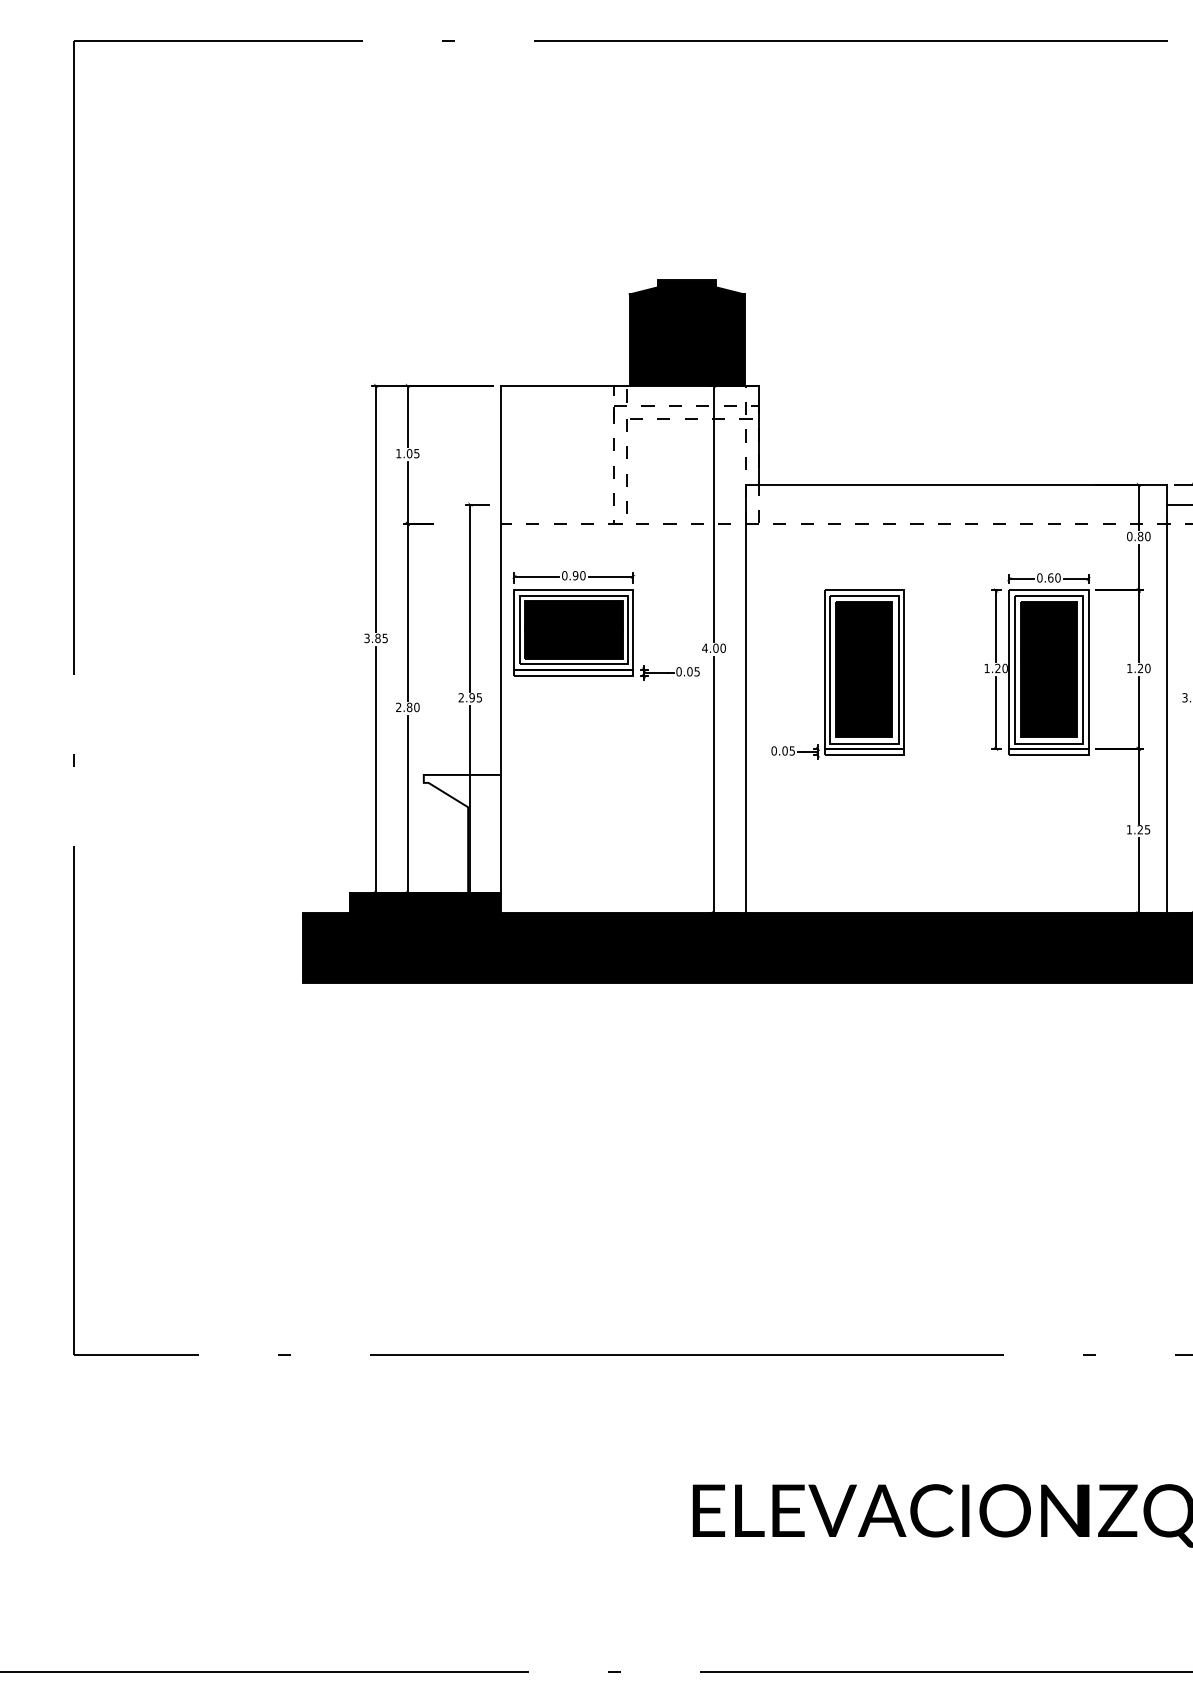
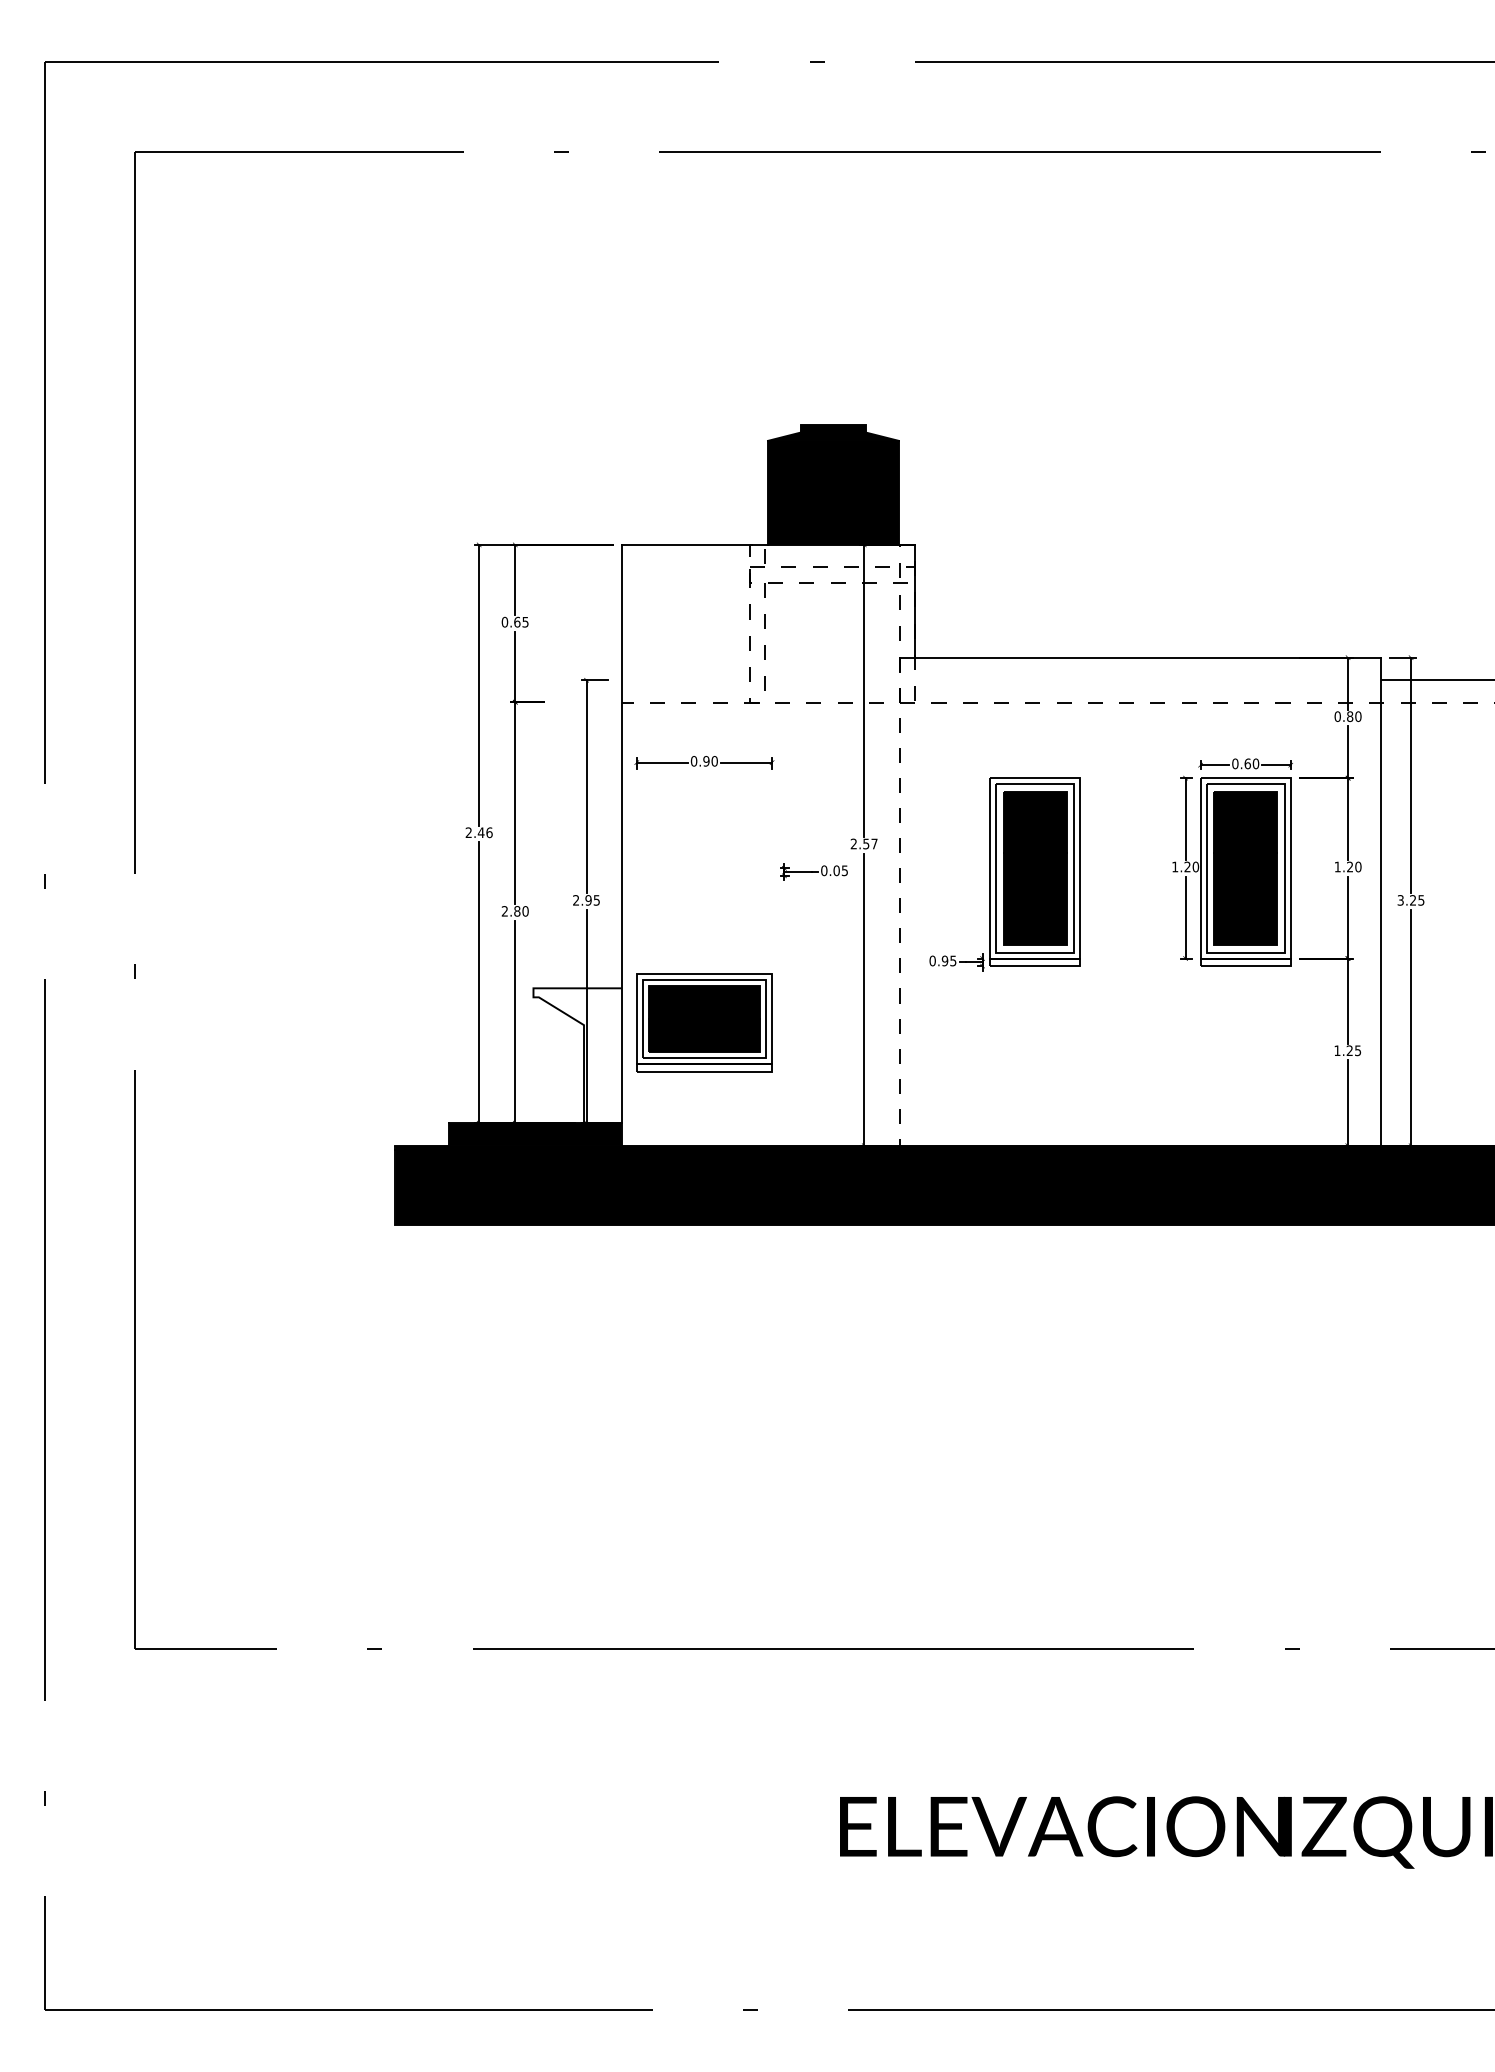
text: (403, 453) -> (510, 621), 1.05 -> 0.65
part: (573, 632) -> (704, 1022), moved
text: (375, 638) -> (478, 832), 3.85 -> 2.46
text: (713, 647) -> (863, 843), 4.00 -> 2.57
line: (745, 699) -> (900, 902), solid -> dashed
text: (784, 751) -> (944, 961), 0.05 -> 0.95

